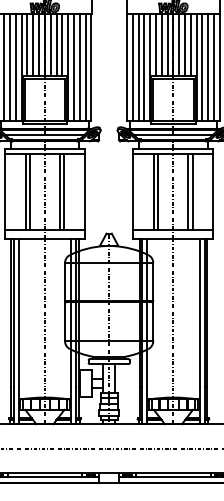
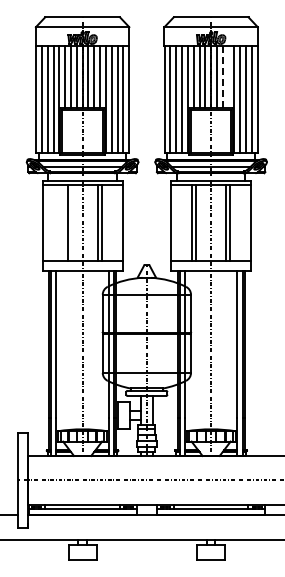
line: (184, 44) -> (222, 76), solid -> dashed
line: (190, 44) -> (228, 76), removed
line: (25, 191) -> (63, 223), removed

